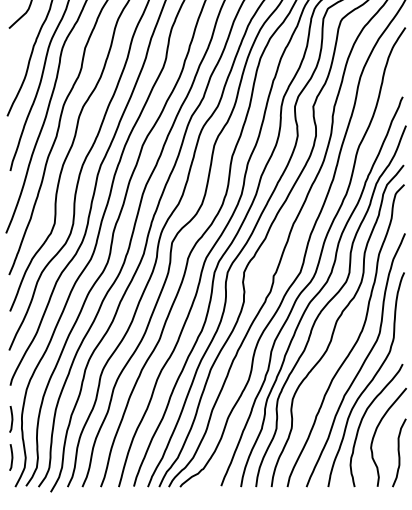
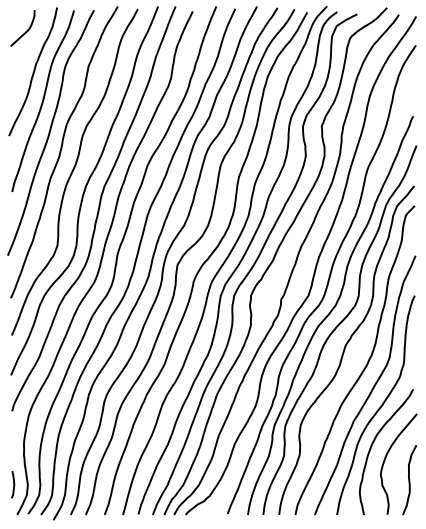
curve: (11, 419) -> (13, 445), removed

